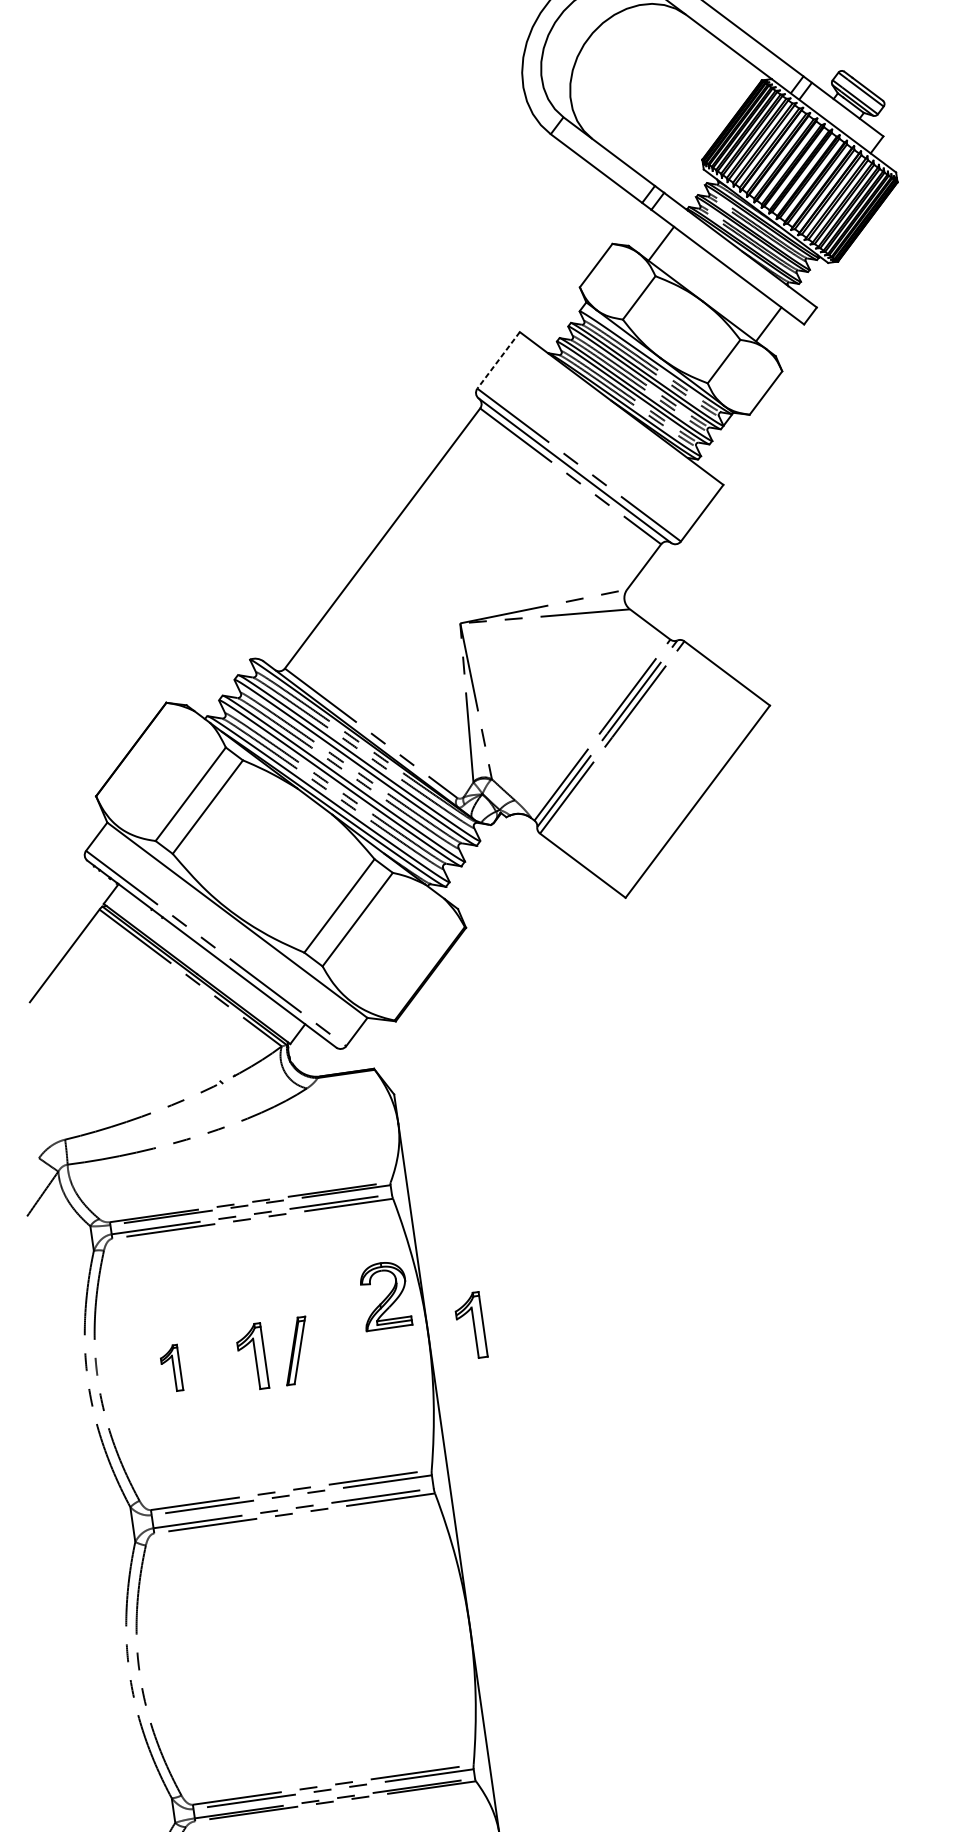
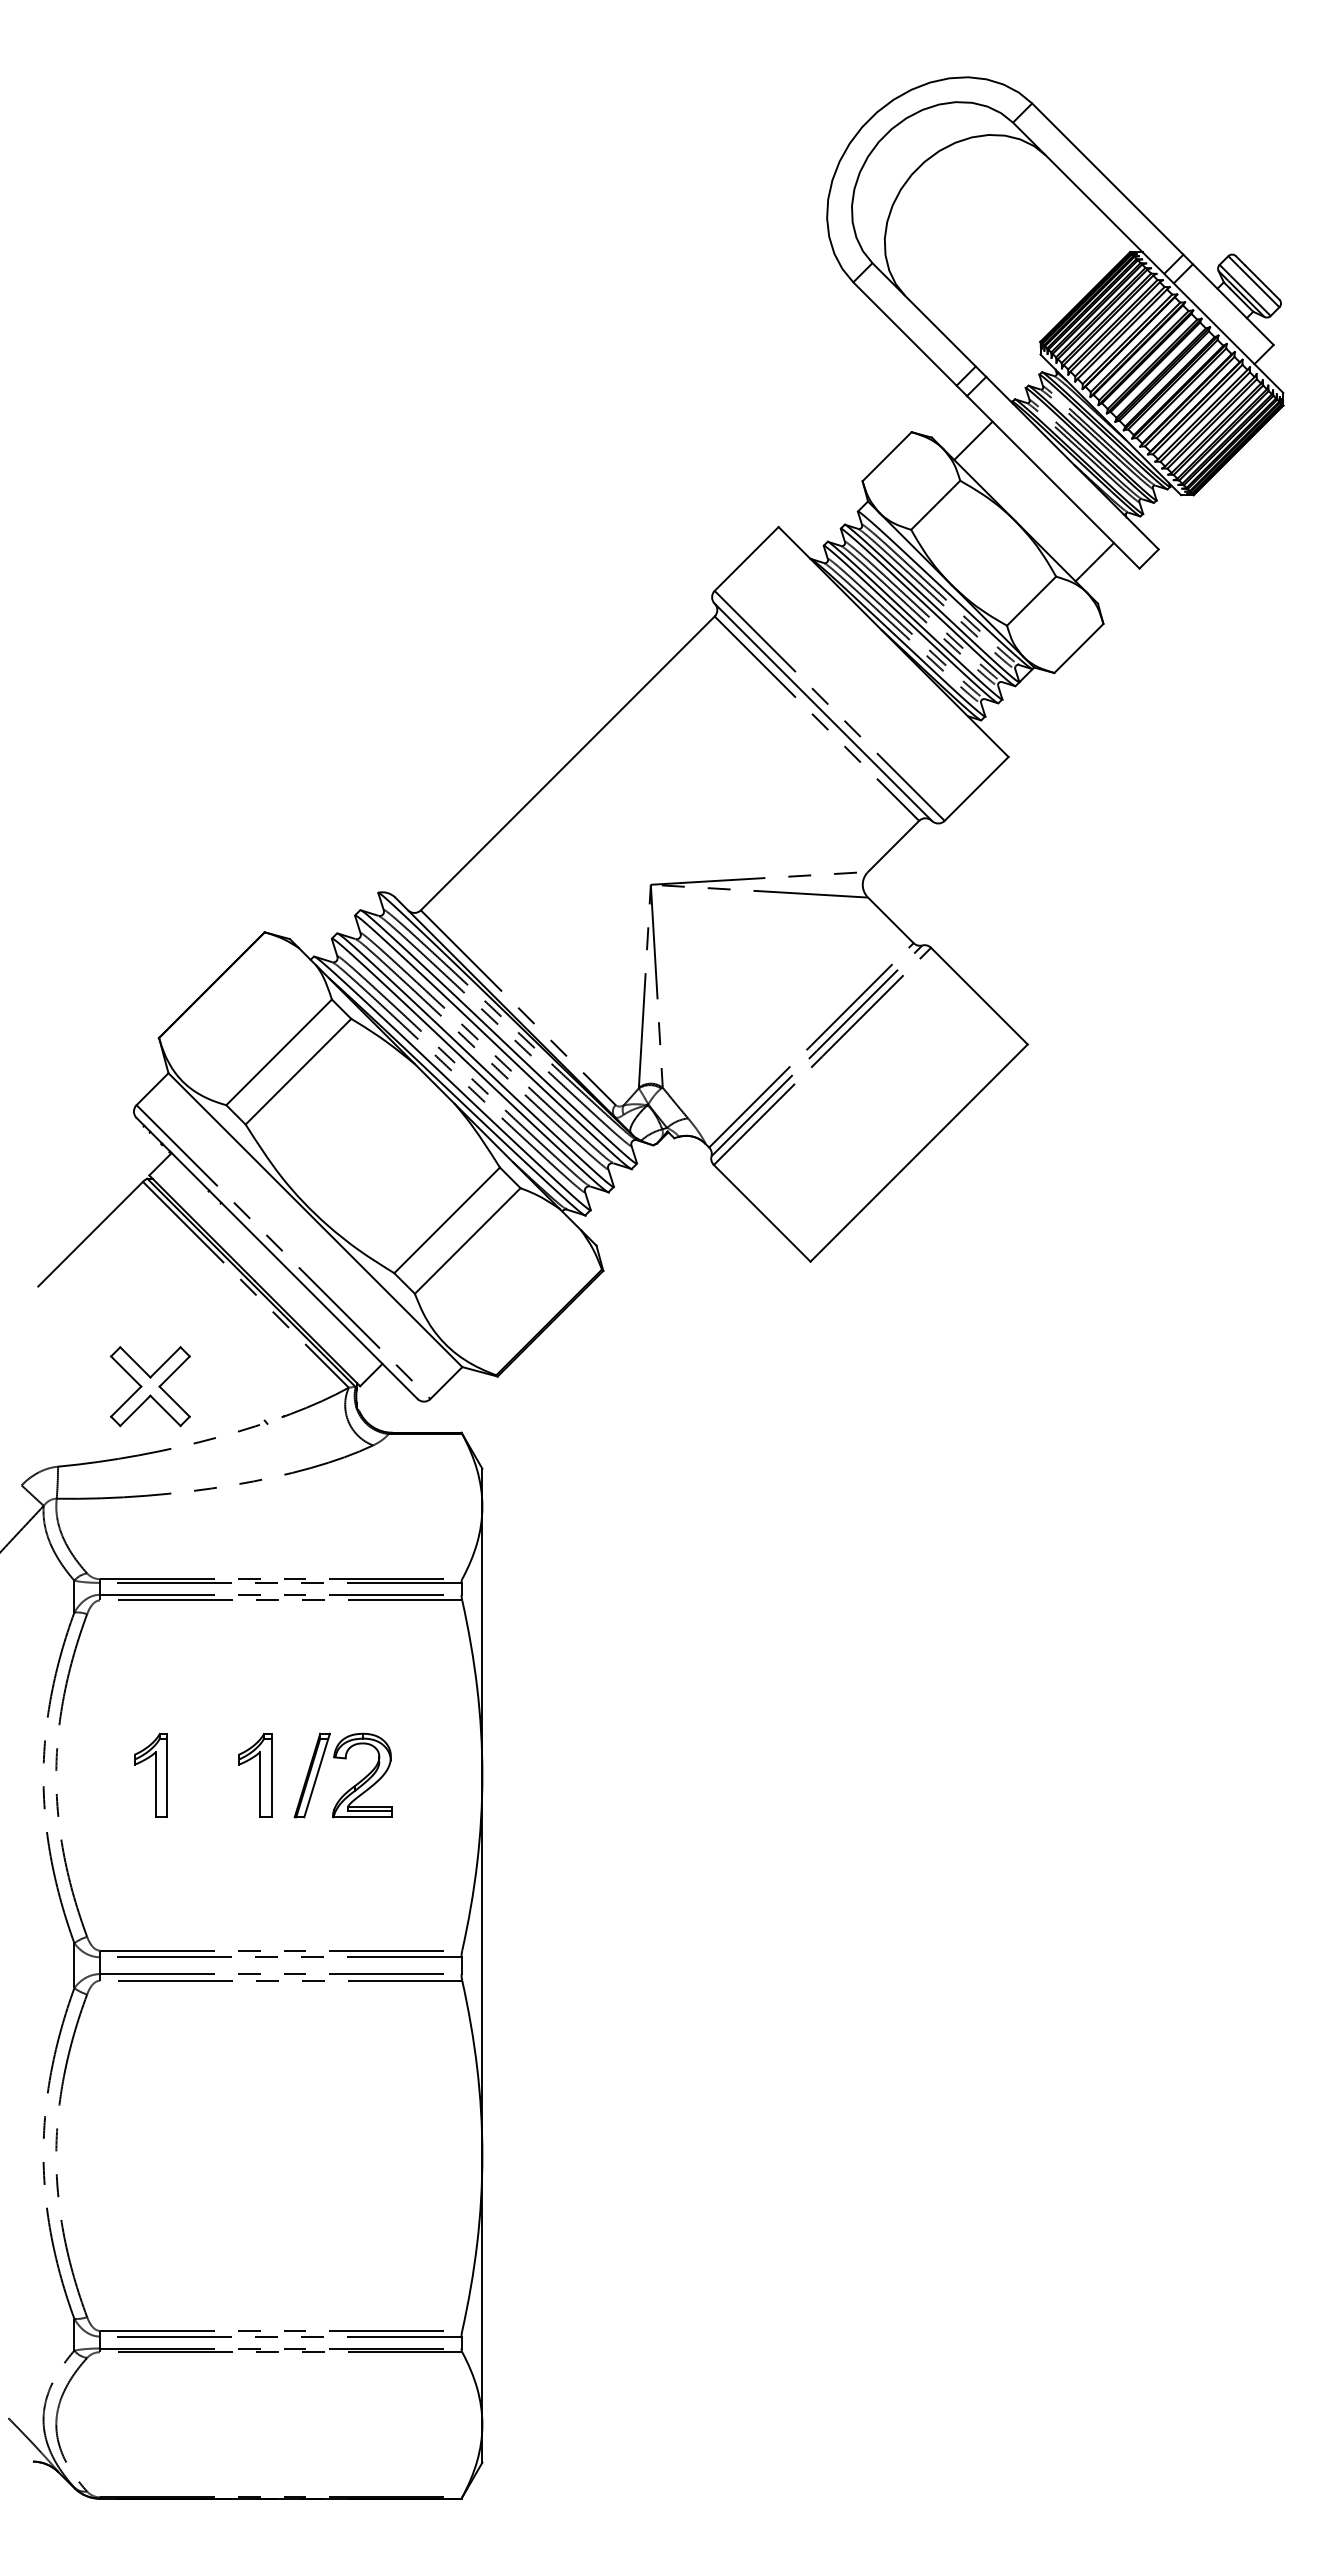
line: (498, 360) -> (746, 559), dashed -> solid
part: (127, 1067) -> (150, 1386), added
part: (384, 1295) -> (362, 1775), moved
part: (470, 1326) -> (537, 1775), removed
part: (170, 1368) -> (150, 1775), size x1.43

